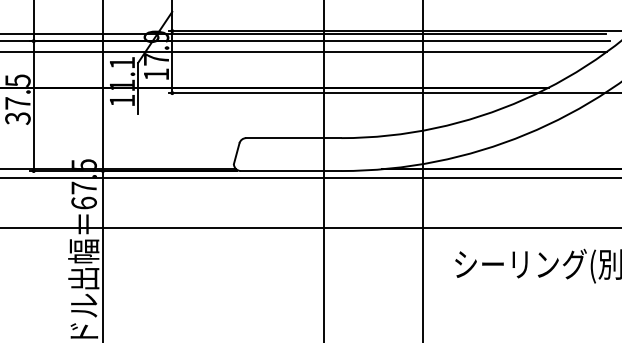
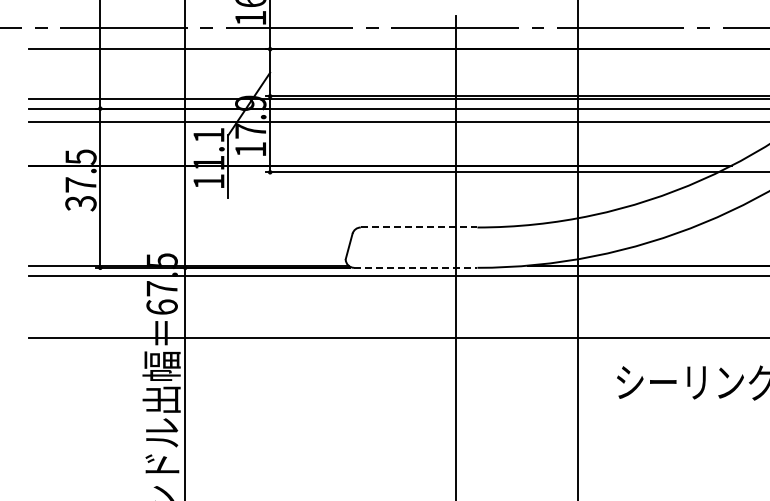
line: (294, 138) -> (419, 227), solid -> dashed
line: (290, 170) -> (415, 267), solid -> dashed

